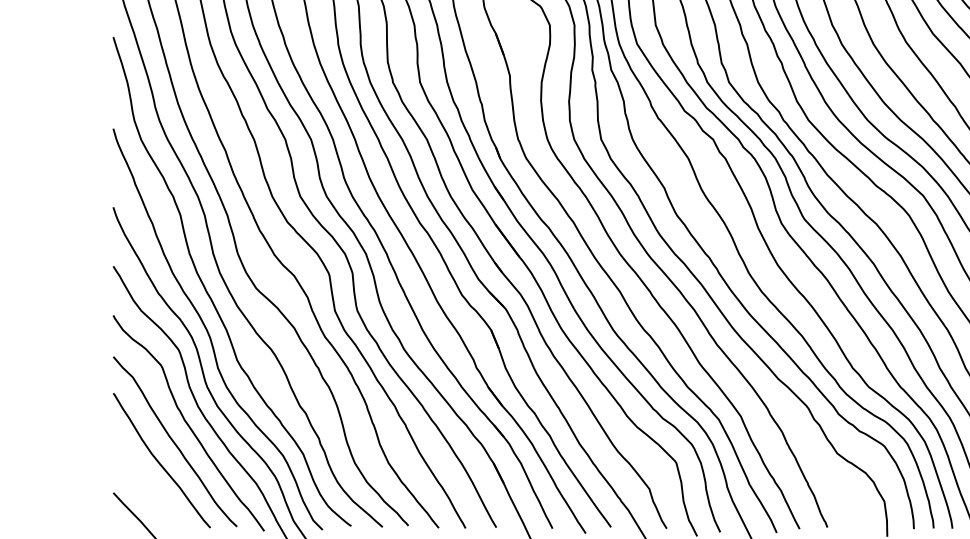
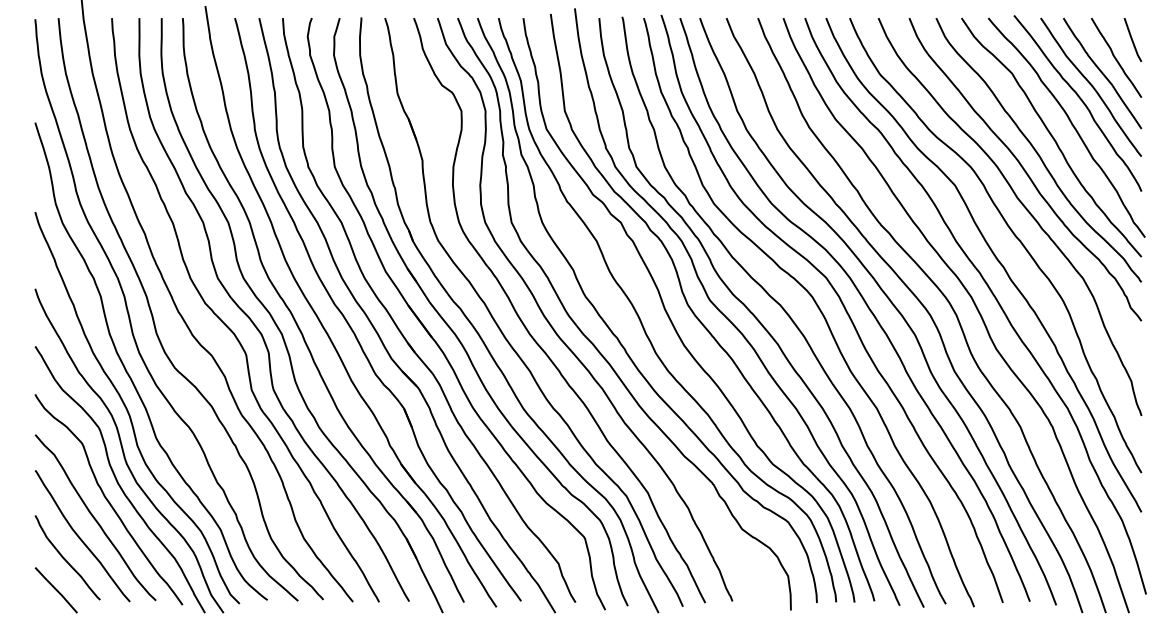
curve: (144, 483) -> (65, 558), added

